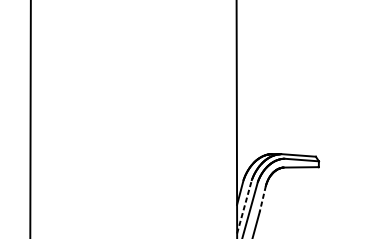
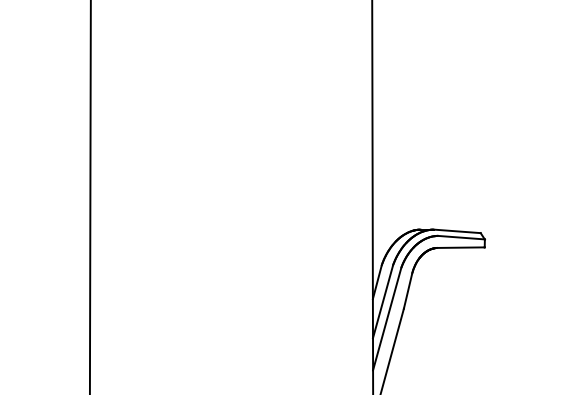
line: (263, 199) -> (408, 291), dashed -> solid
line: (244, 206) -> (383, 301), dashed -> solid

